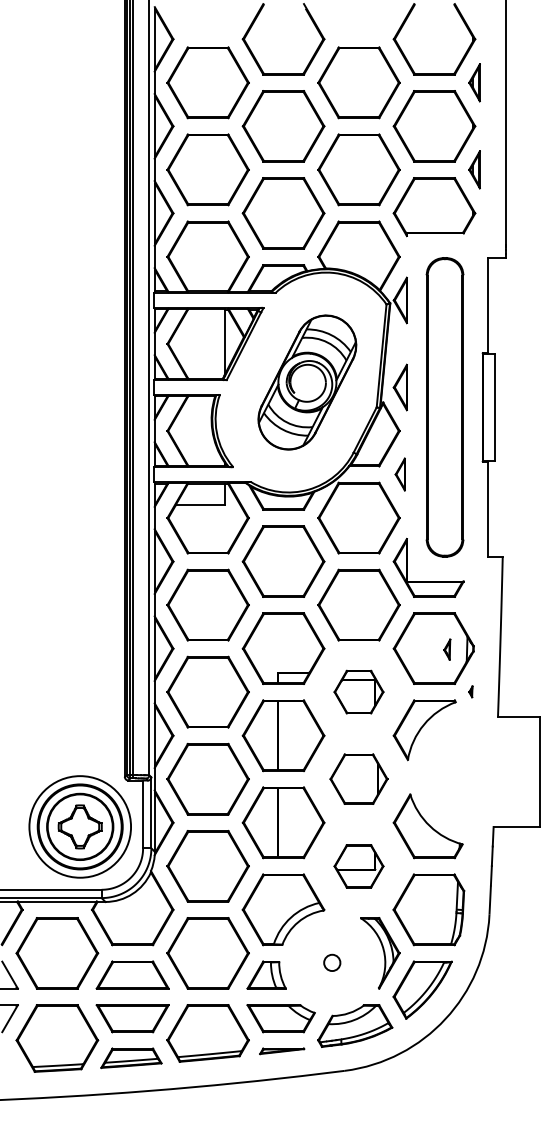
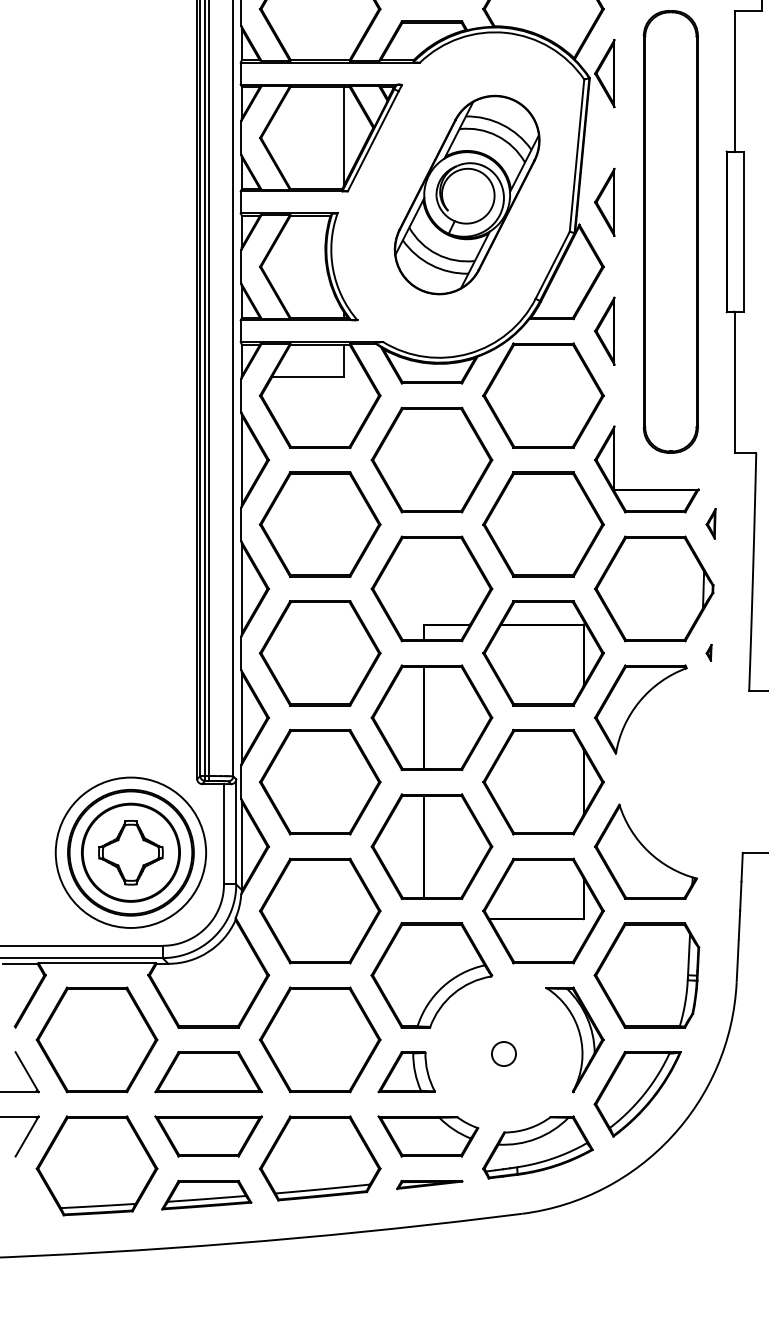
part: (399, 474) -> (603, 331), size x1.43
part: (447, 649) -> (711, 523), moved
part: (358, 691) -> (542, 652), size x1.67
part: (358, 778) -> (542, 781), size x1.43
part: (358, 866) -> (542, 911), size x1.67

